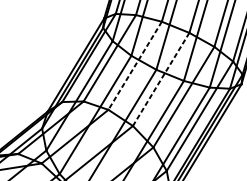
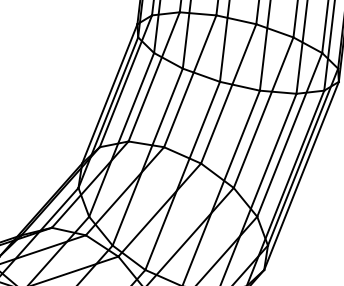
line: (135, 65) -> (190, 81), dashed -> solid
line: (161, 79) -> (228, 93), dashed -> solid

